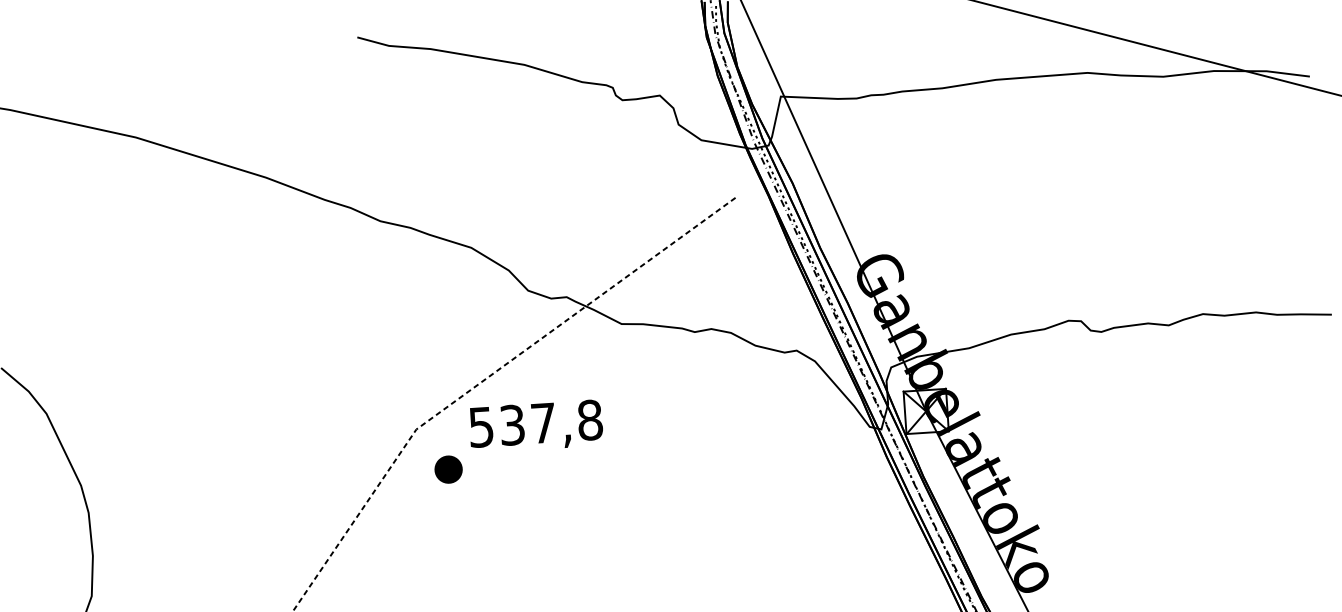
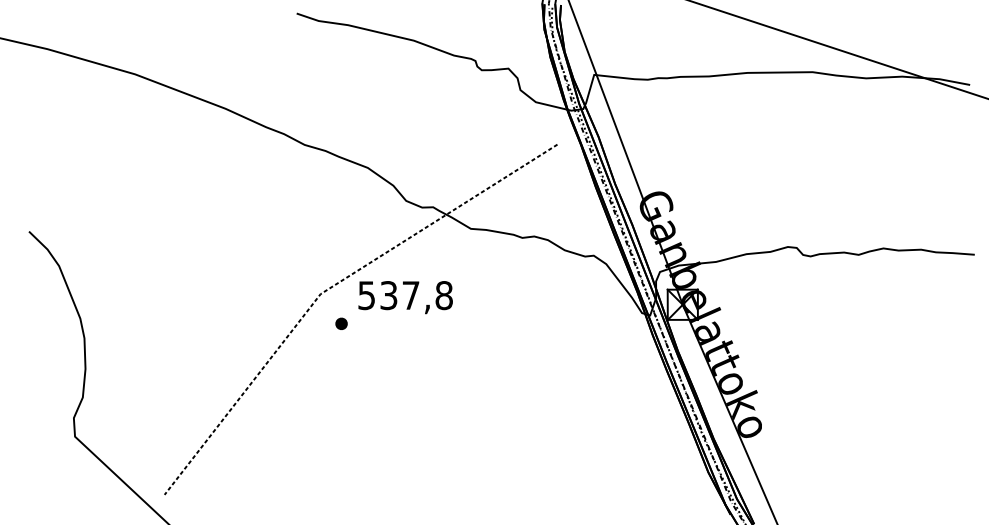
part: (448, 468) -> (341, 323), size x0.62

